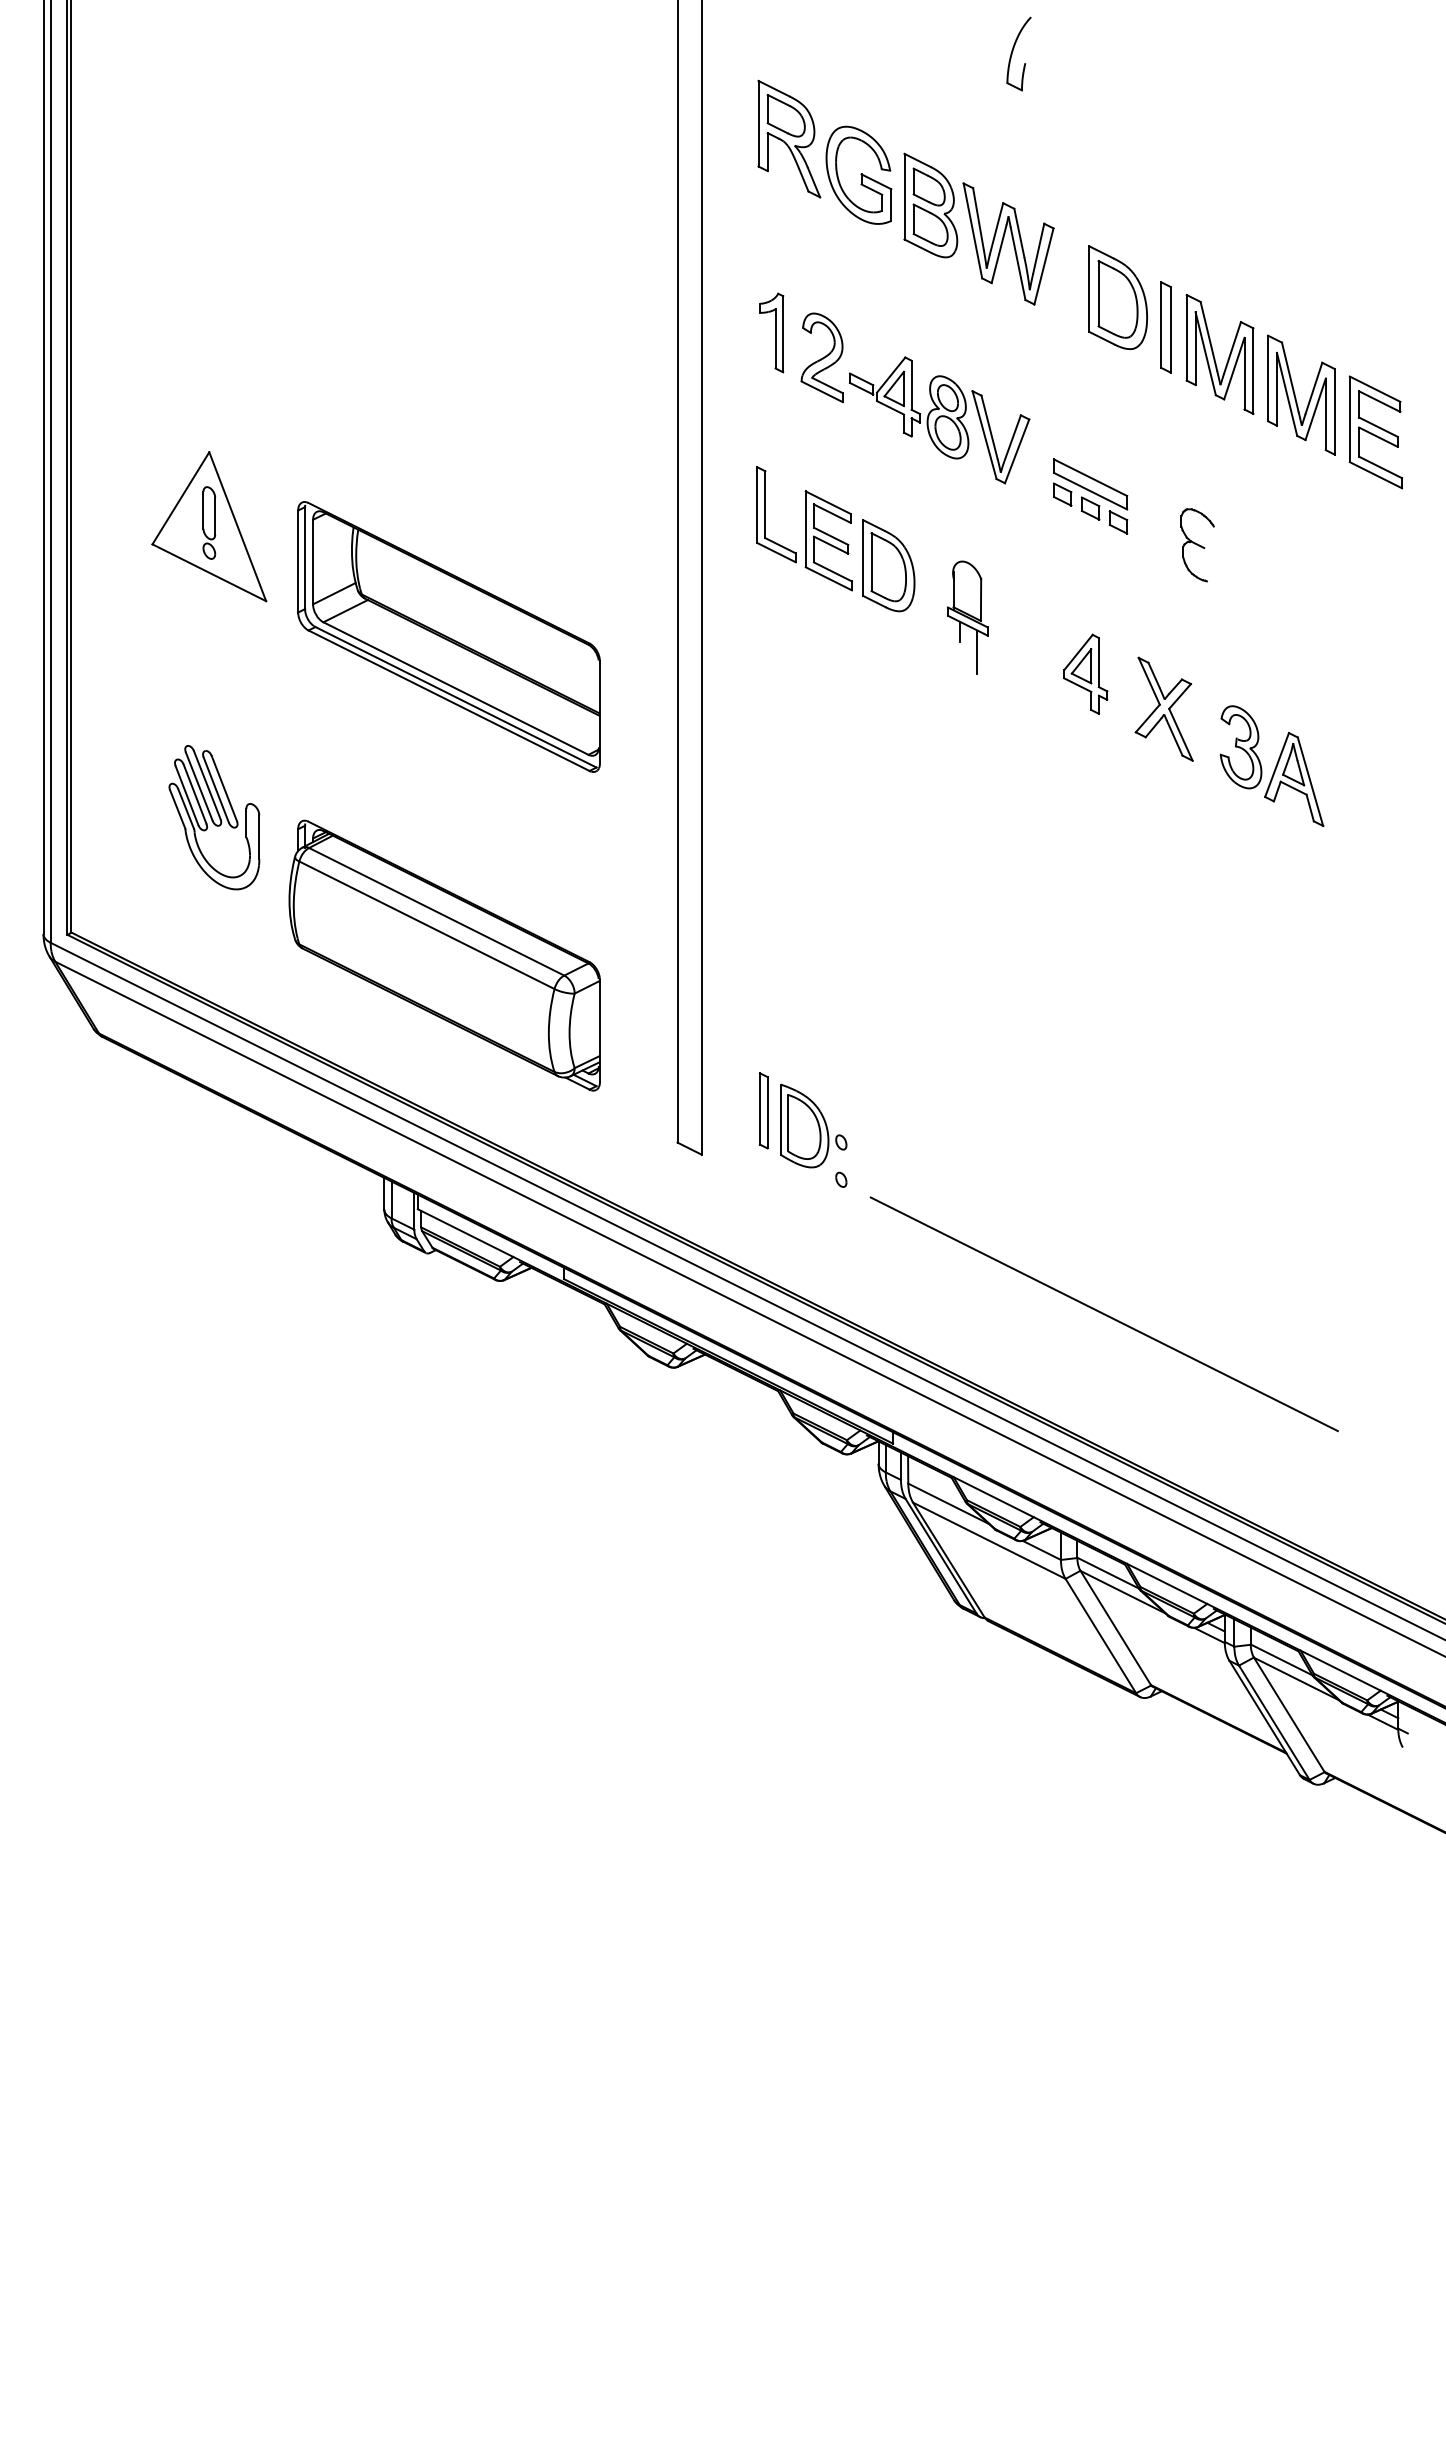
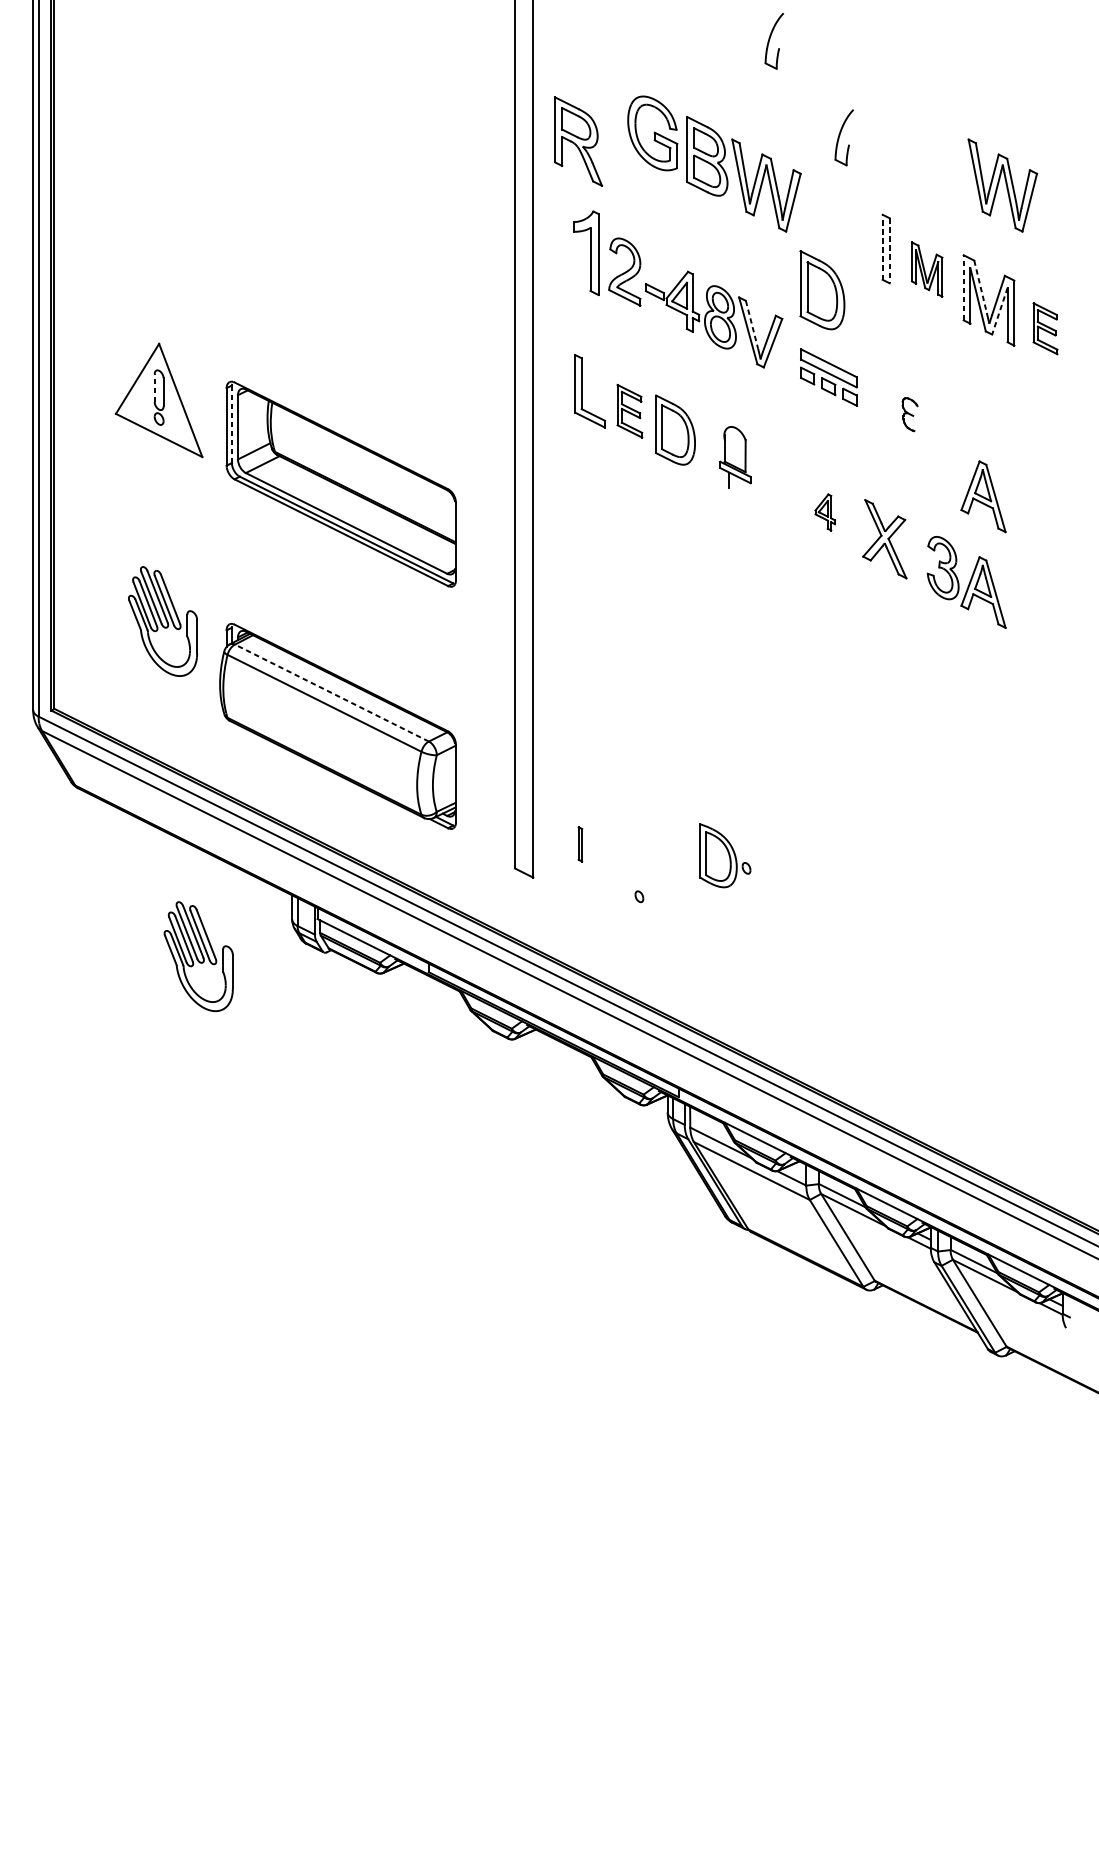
part: (789, 138) -> (578, 141), moved
part: (1110, 180) -> (843, 137), added
part: (1319, 243) -> (1002, 185), added
part: (1117, 297) -> (821, 290), moved
line: (1161, 325) -> (882, 247), solid -> dashed
line: (1170, 329) -> (889, 250), solid -> dashed
part: (771, 332) -> (586, 252), size x1.4
part: (1219, 354) -> (926, 269), size x0.6
line: (1290, 377) -> (980, 287), solid -> dashed
line: (1268, 378) -> (964, 287), solid -> dashed
line: (1315, 409) -> (999, 311), solid -> dashed
line: (989, 427) -> (752, 325), solid -> dashed
part: (1375, 432) -> (1045, 328), size x0.6
line: (203, 509) -> (154, 387), solid -> dashed
part: (828, 540) -> (629, 410), size x0.7
part: (1197, 545) -> (910, 414), size x0.6
line: (305, 558) -> (232, 424), solid -> dashed
line: (976, 652) -> (742, 496), removed
part: (1294, 653) -> (983, 496), added
part: (1085, 673) -> (824, 511), size x0.6
line: (436, 911) -> (331, 692), solid -> dashed
part: (763, 1110) -> (580, 844), size x0.6
part: (813, 1125) -> (725, 855), moved
part: (261, 1258) -> (198, 956), added
line: (1103, 1314) -> (838, 999), removed

